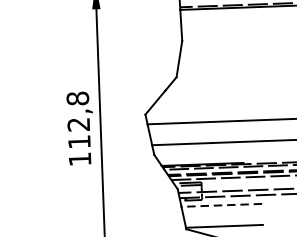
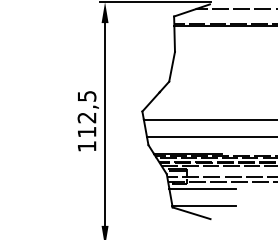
text: (77, 97) -> (86, 95), 112,8 -> 112,5
line: (221, 204) -> (202, 188), dashed -> solid

